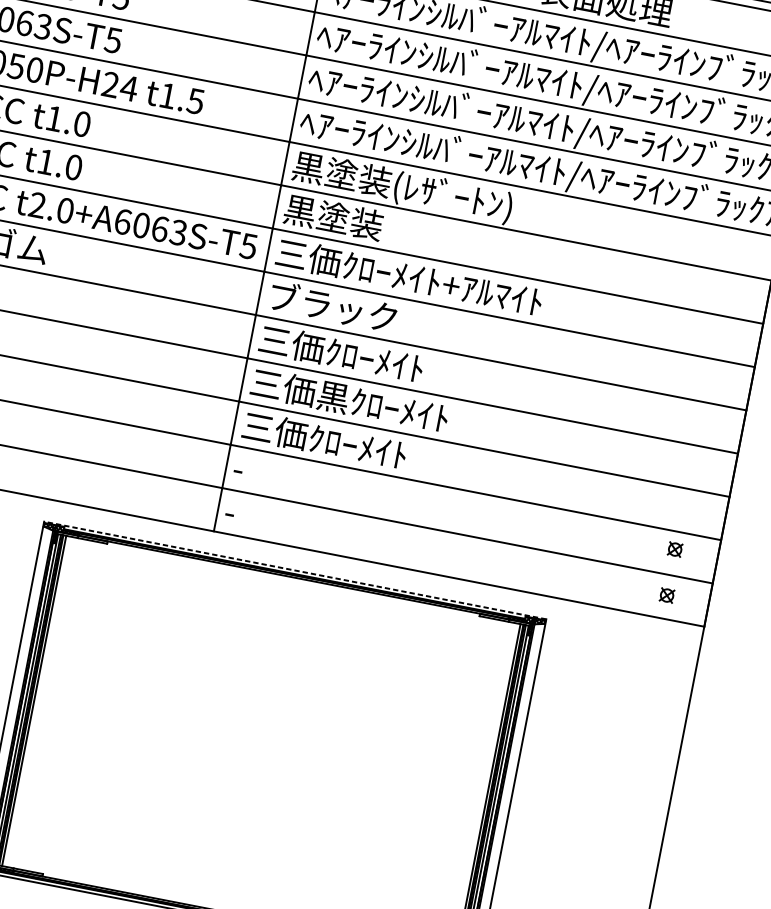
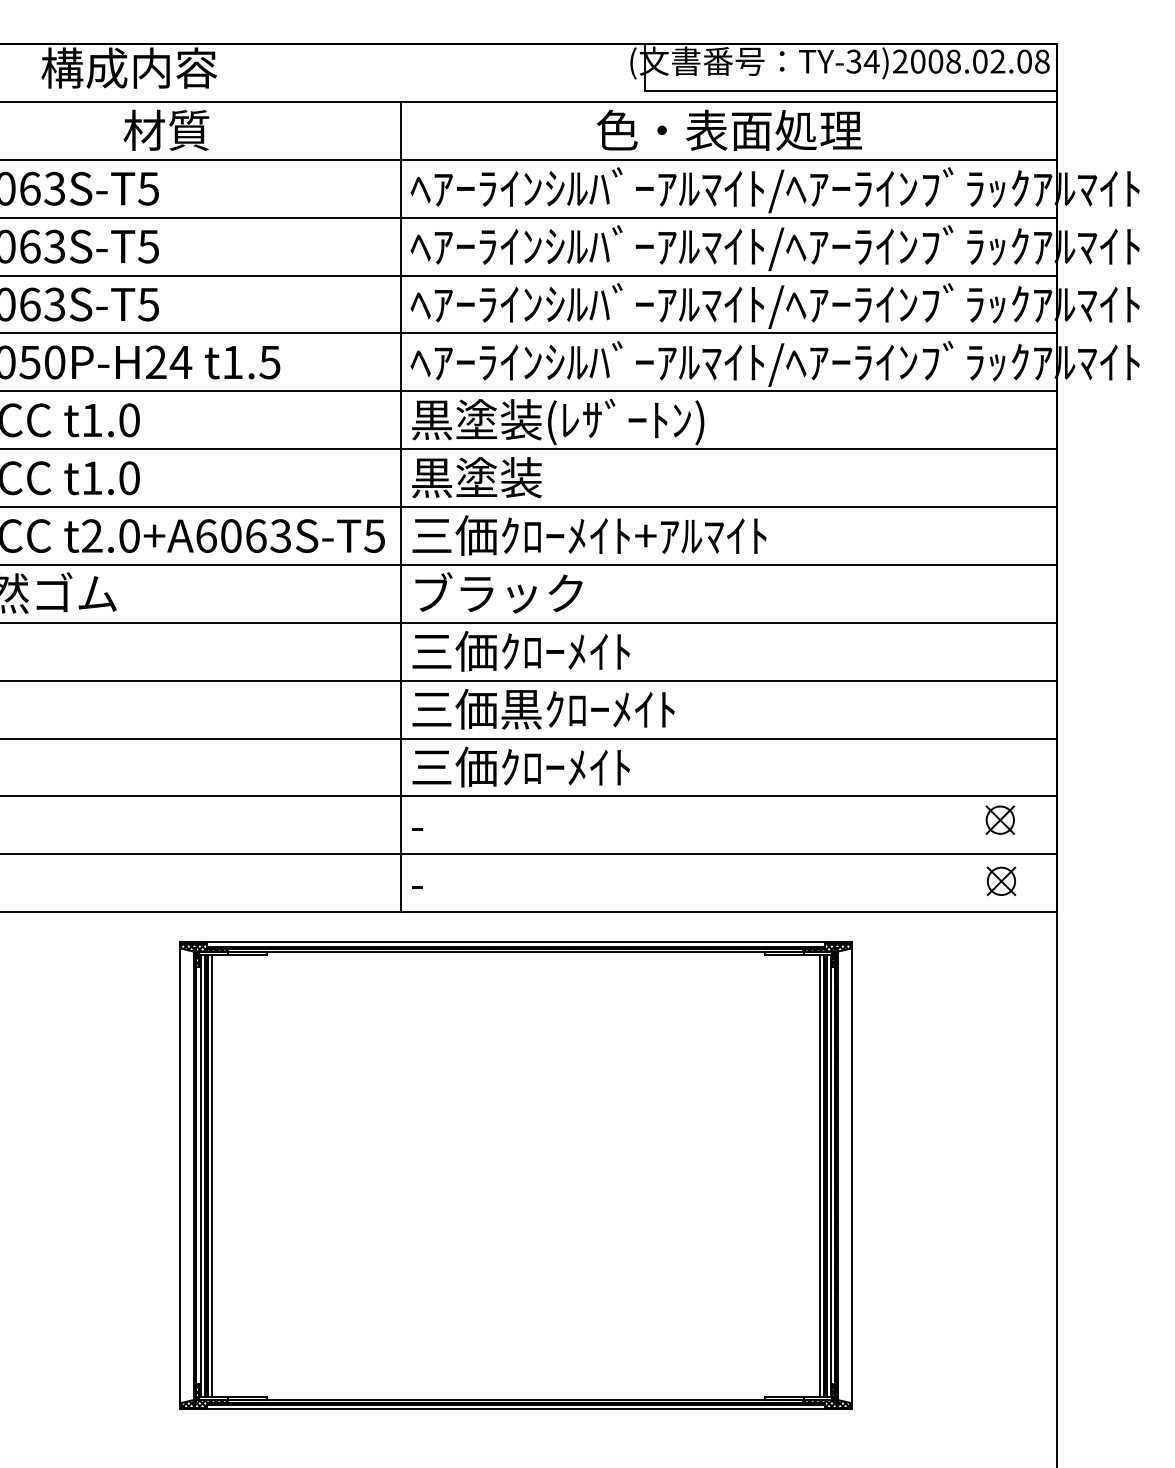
part: (675, 549) -> (1000, 819), size x1.67
line: (294, 570) -> (515, 942), dashed -> solid
part: (667, 595) -> (1001, 881), size x1.67

